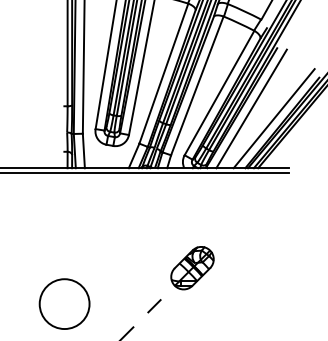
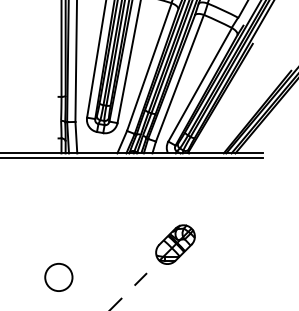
line: (251, 109) -> (229, 99), removed
line: (274, 117) -> (250, 107), removed
circle: (64, 304) -> (58, 277), size x0.6

